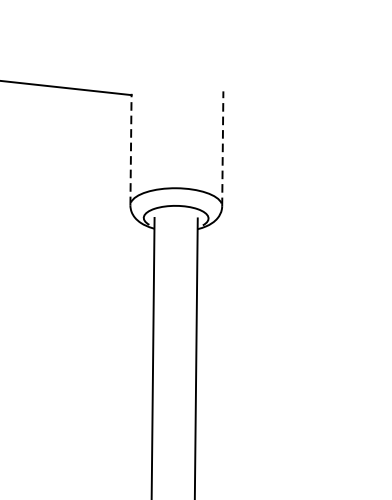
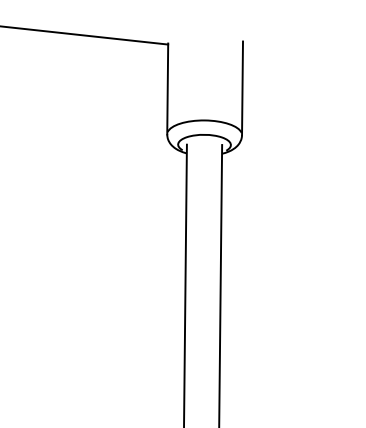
line: (130, 149) -> (167, 88), dashed -> solid
line: (222, 149) -> (242, 88), dashed -> solid

